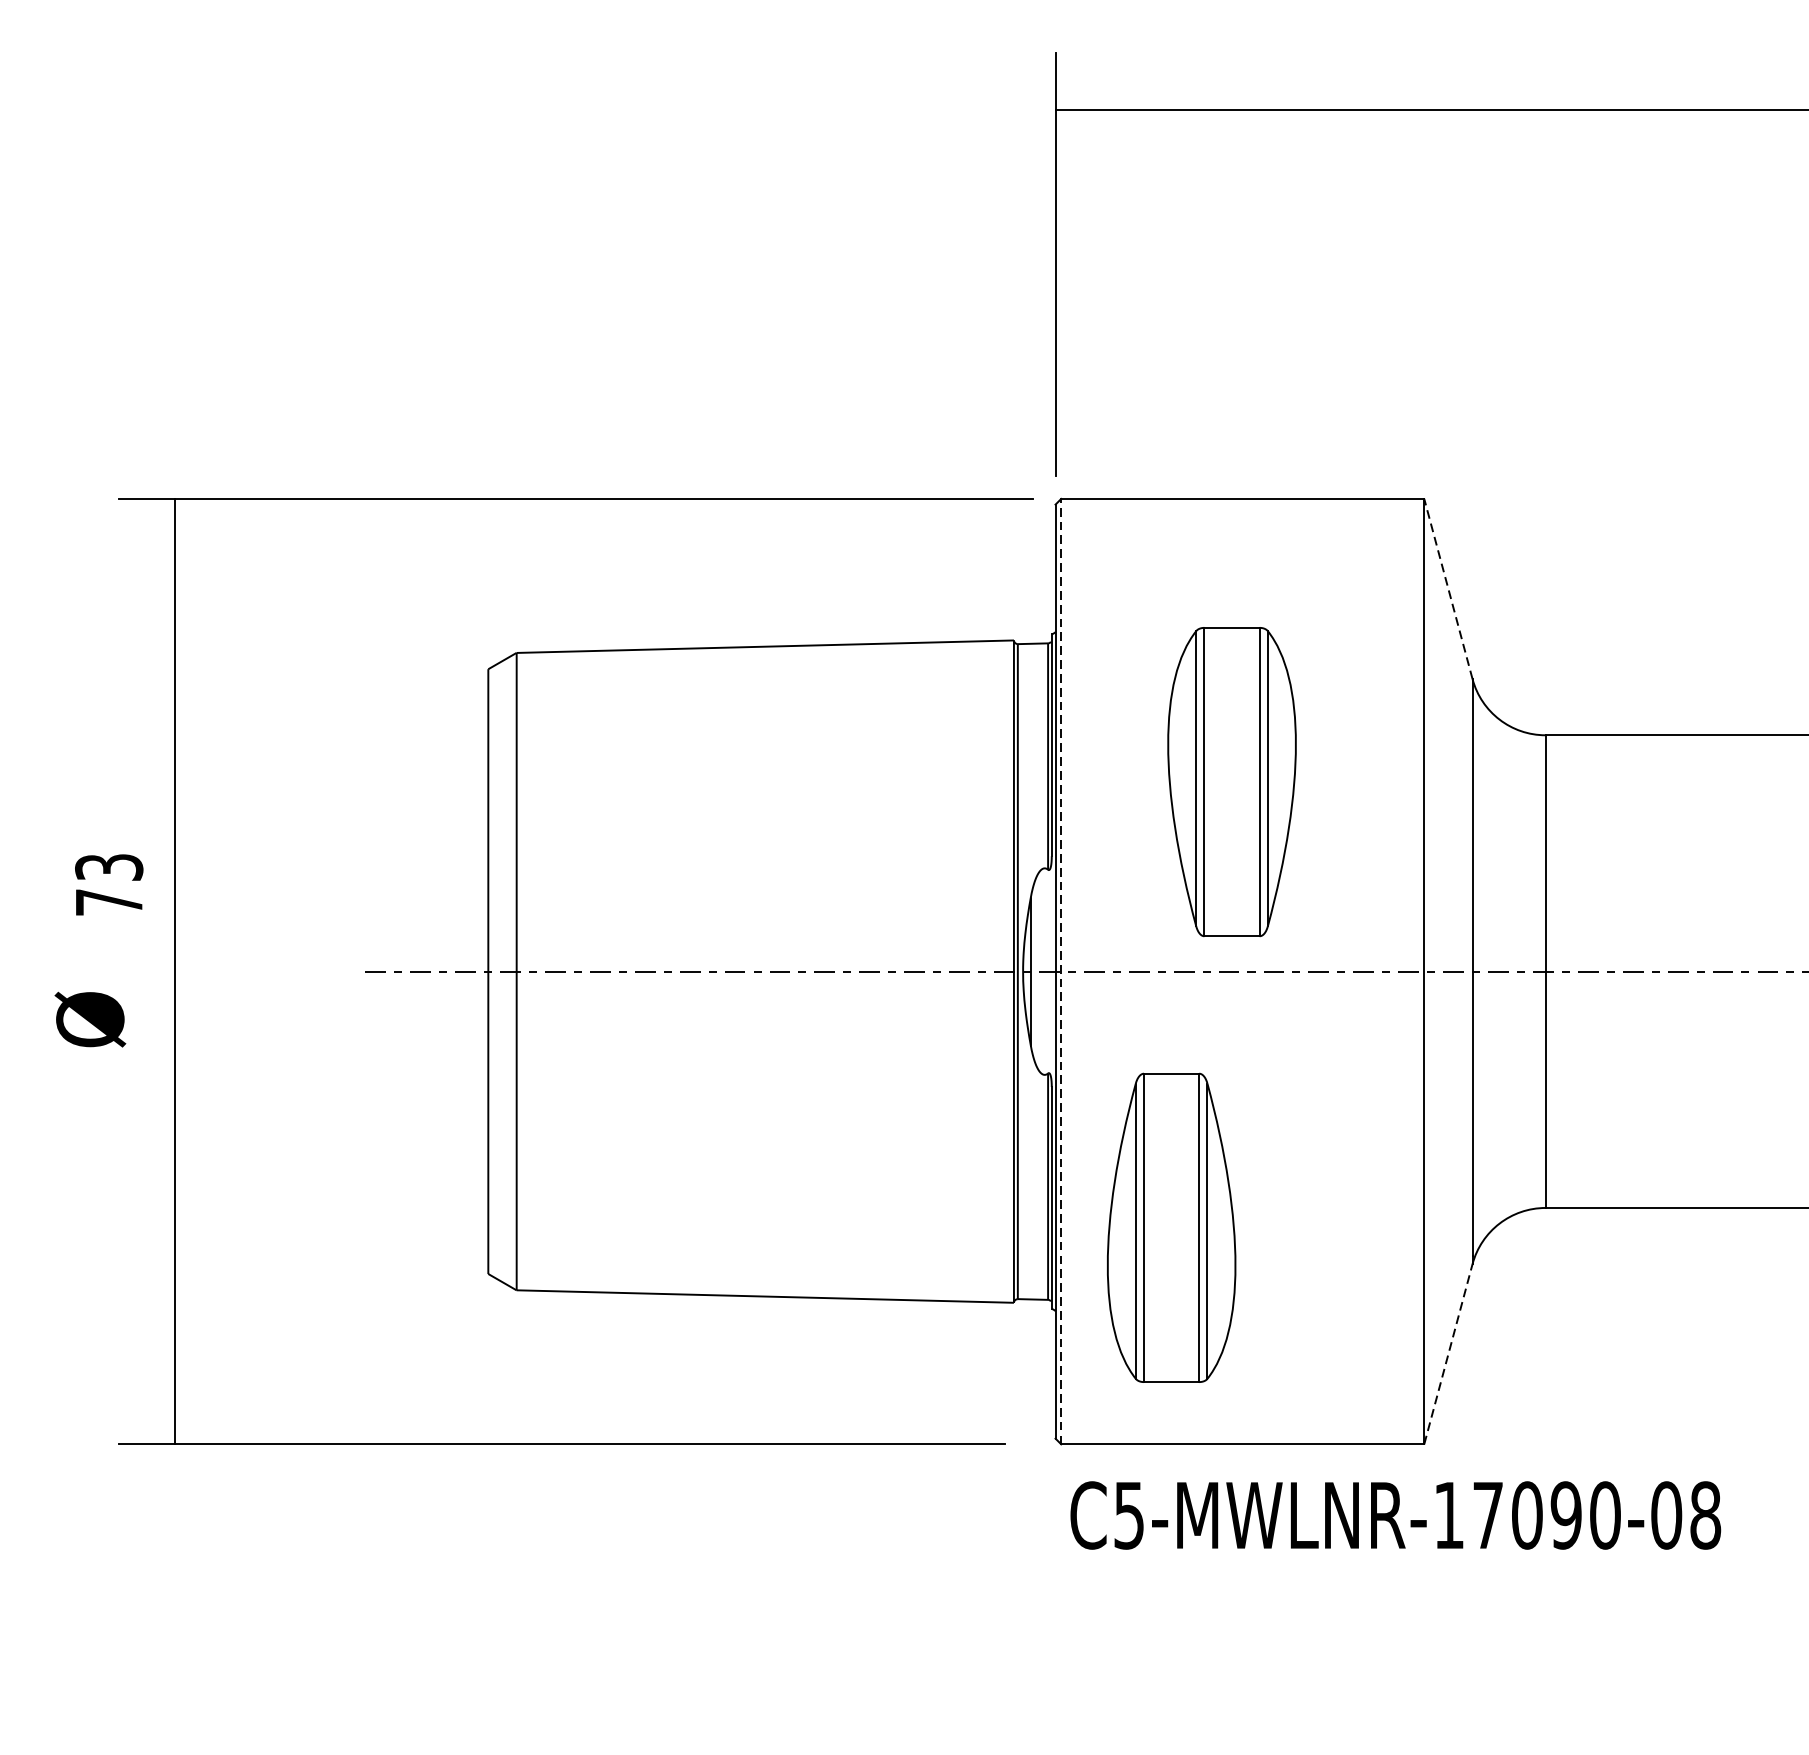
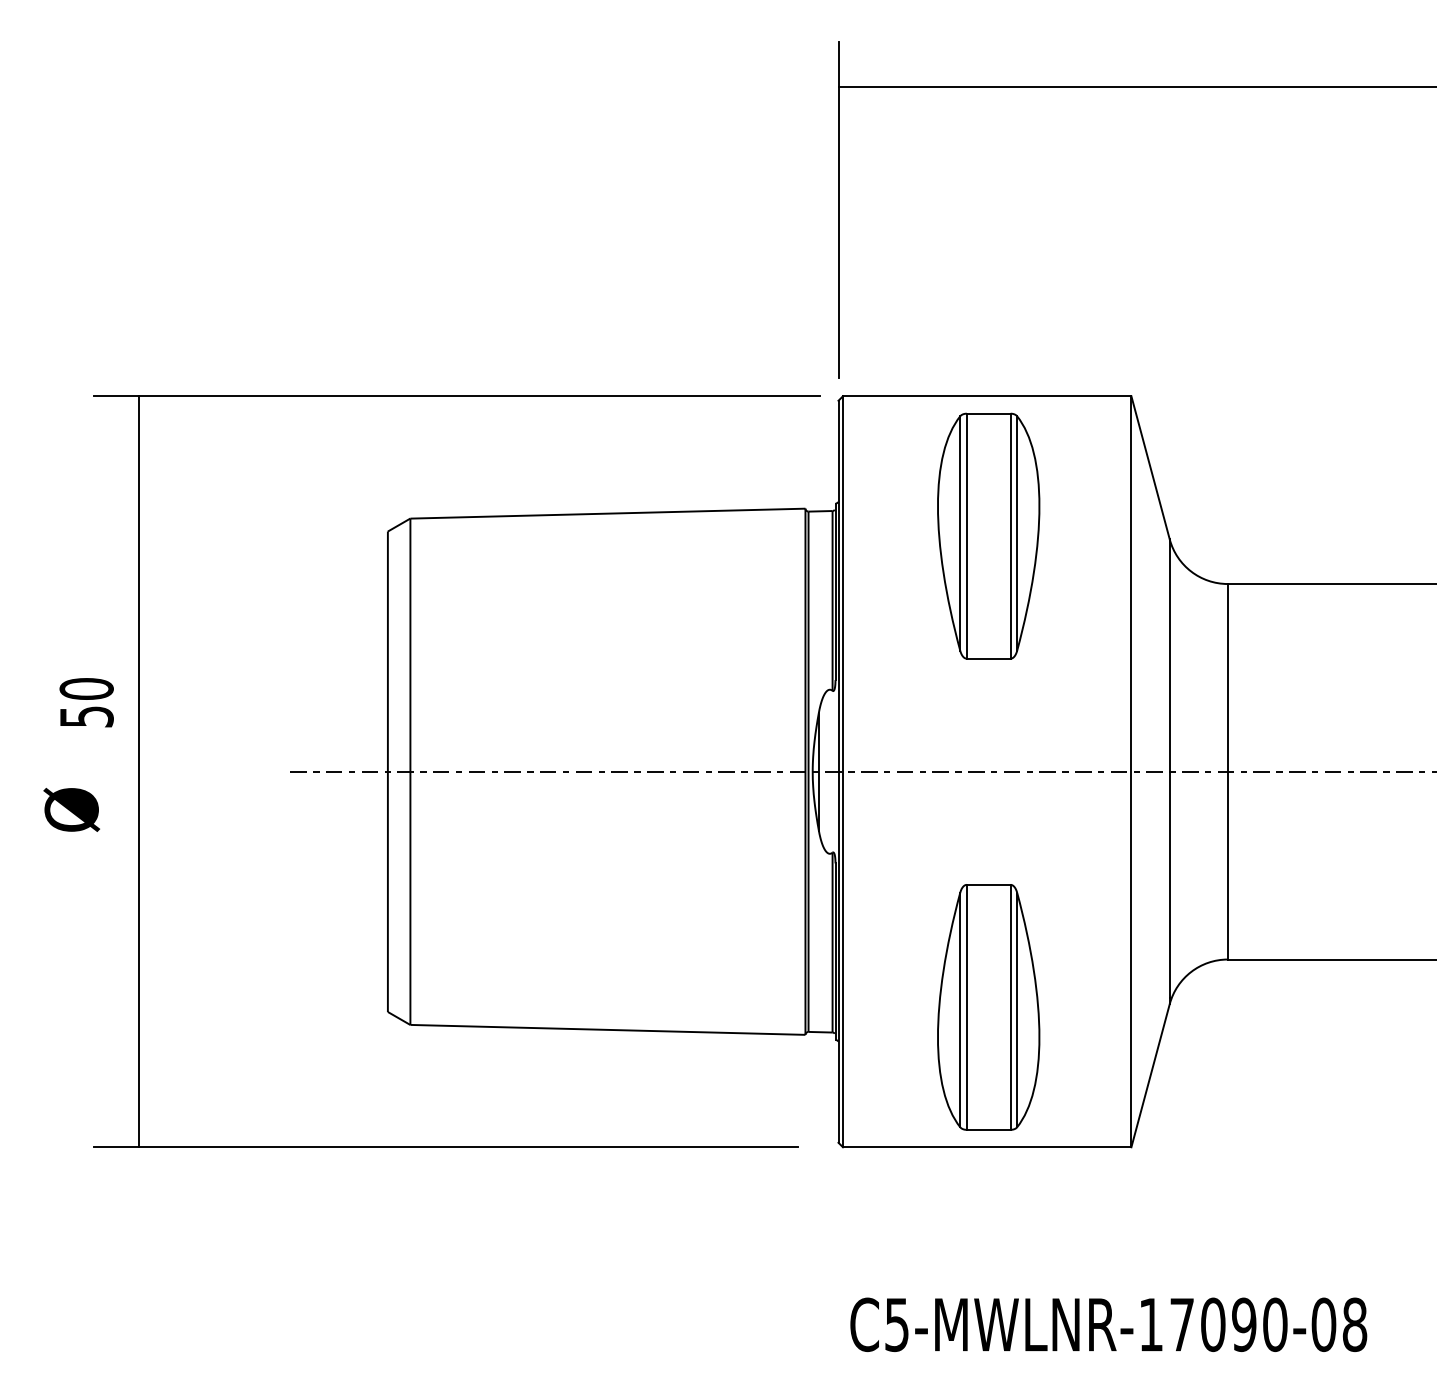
line: (1448, 588) -> (1150, 467), dashed -> solid
part: (1231, 781) -> (988, 535), moved
text: (108, 884) -> (86, 702), 73 -> 50
line: (1061, 971) -> (843, 771), dashed -> solid
part: (1171, 1228) -> (988, 1007), moved
line: (1448, 1353) -> (1150, 1075), dashed -> solid
text: (1395, 1515) -> (1108, 1324), moved

